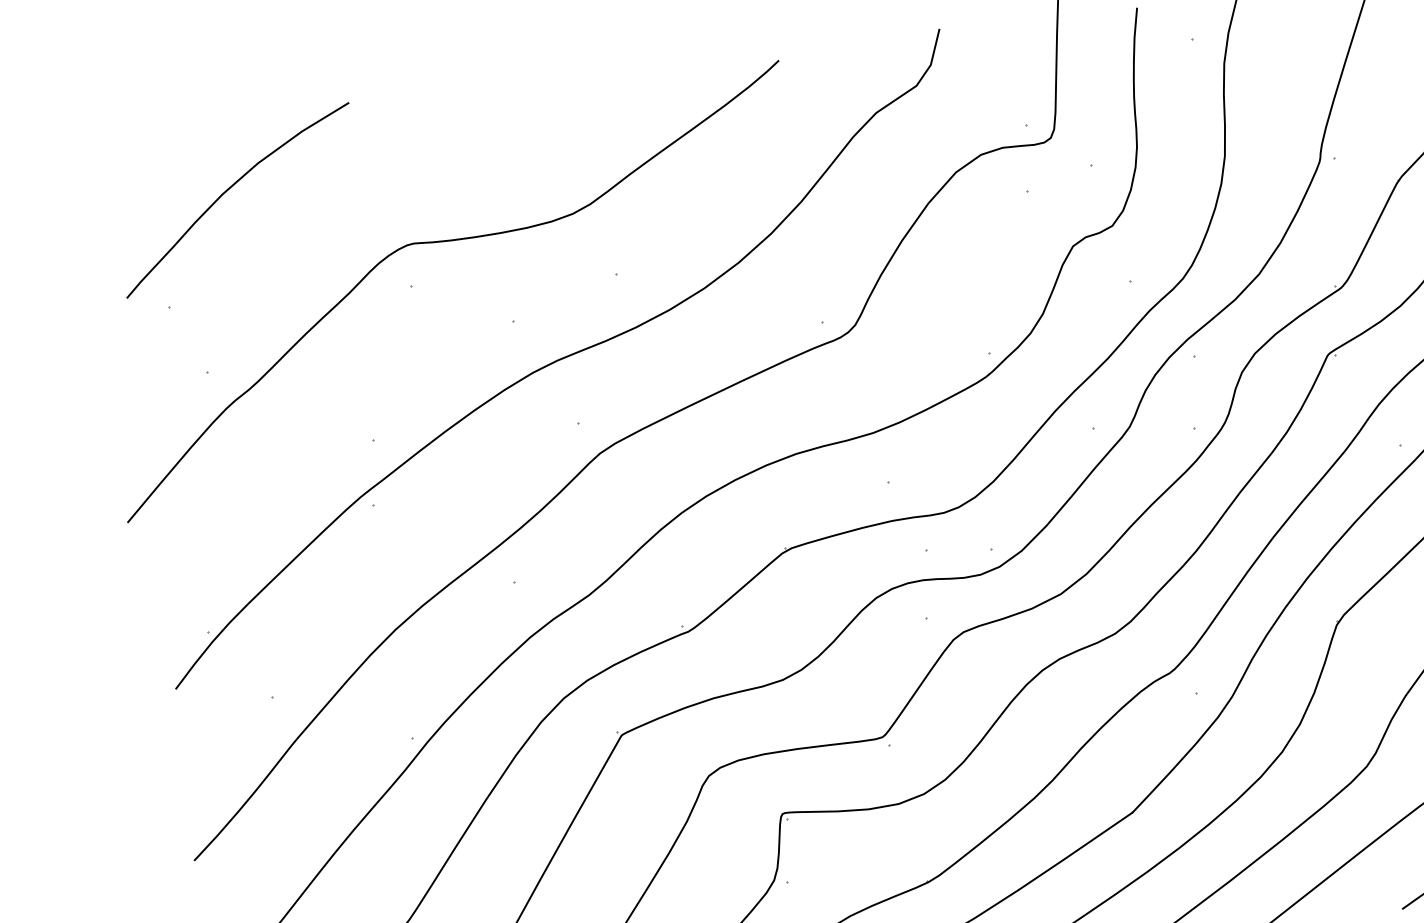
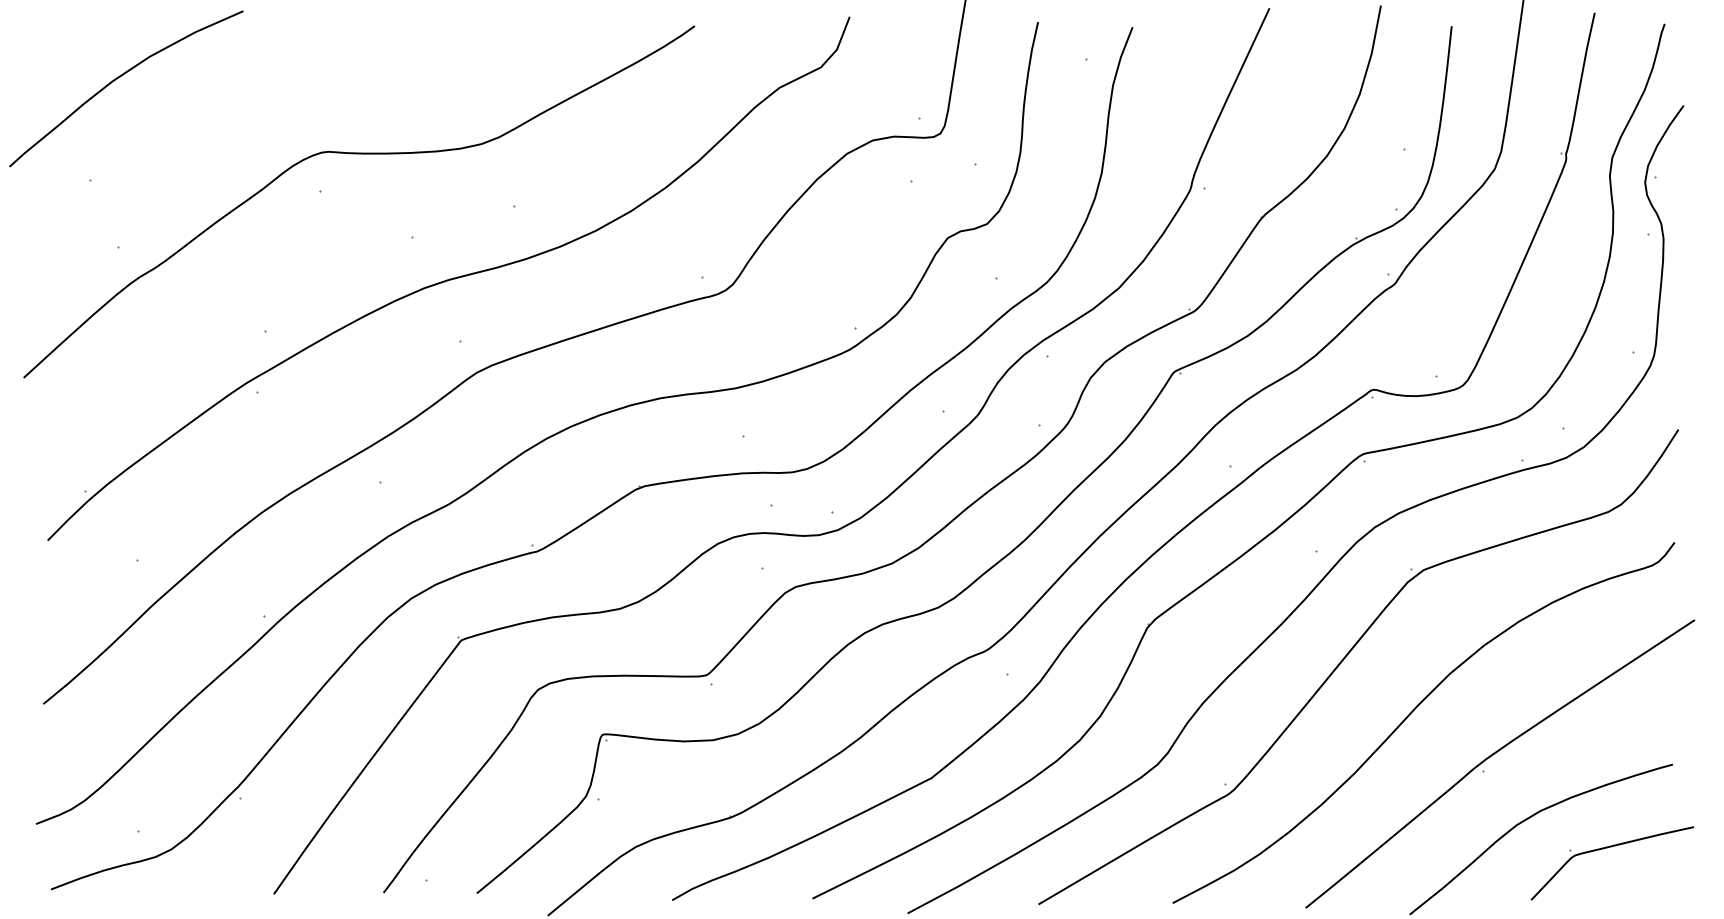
curve: (230, 189) -> (120, 77), moved

